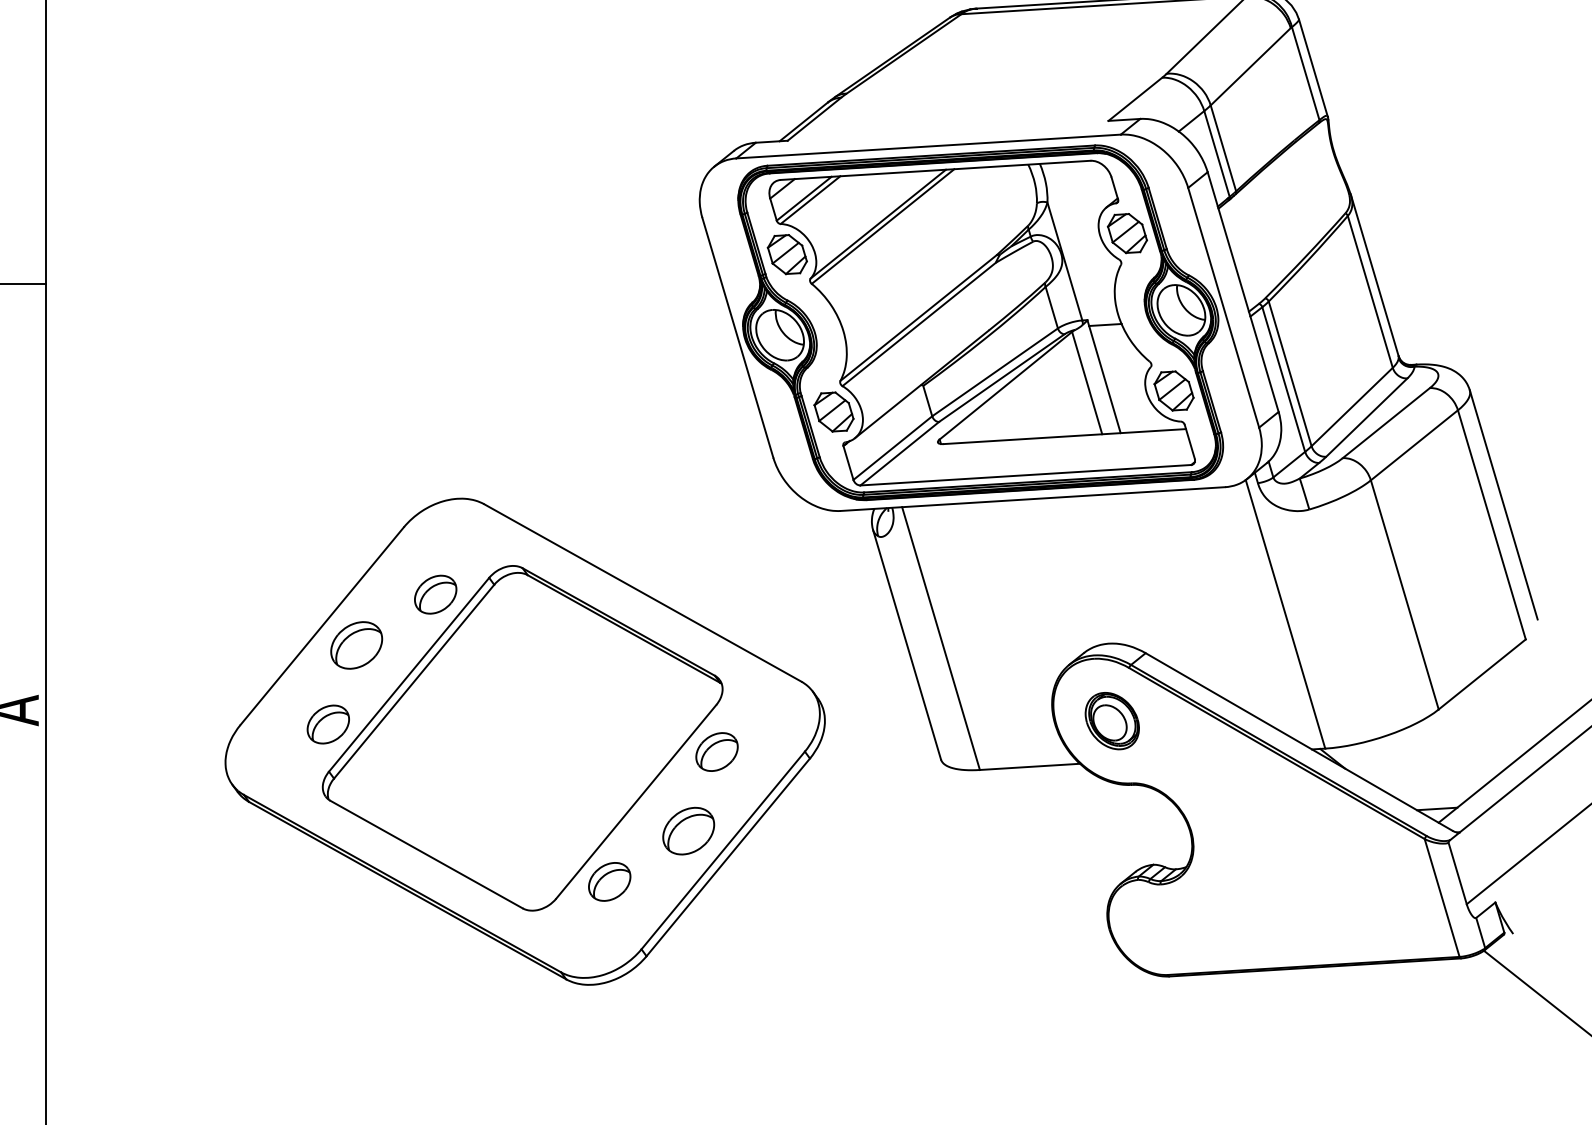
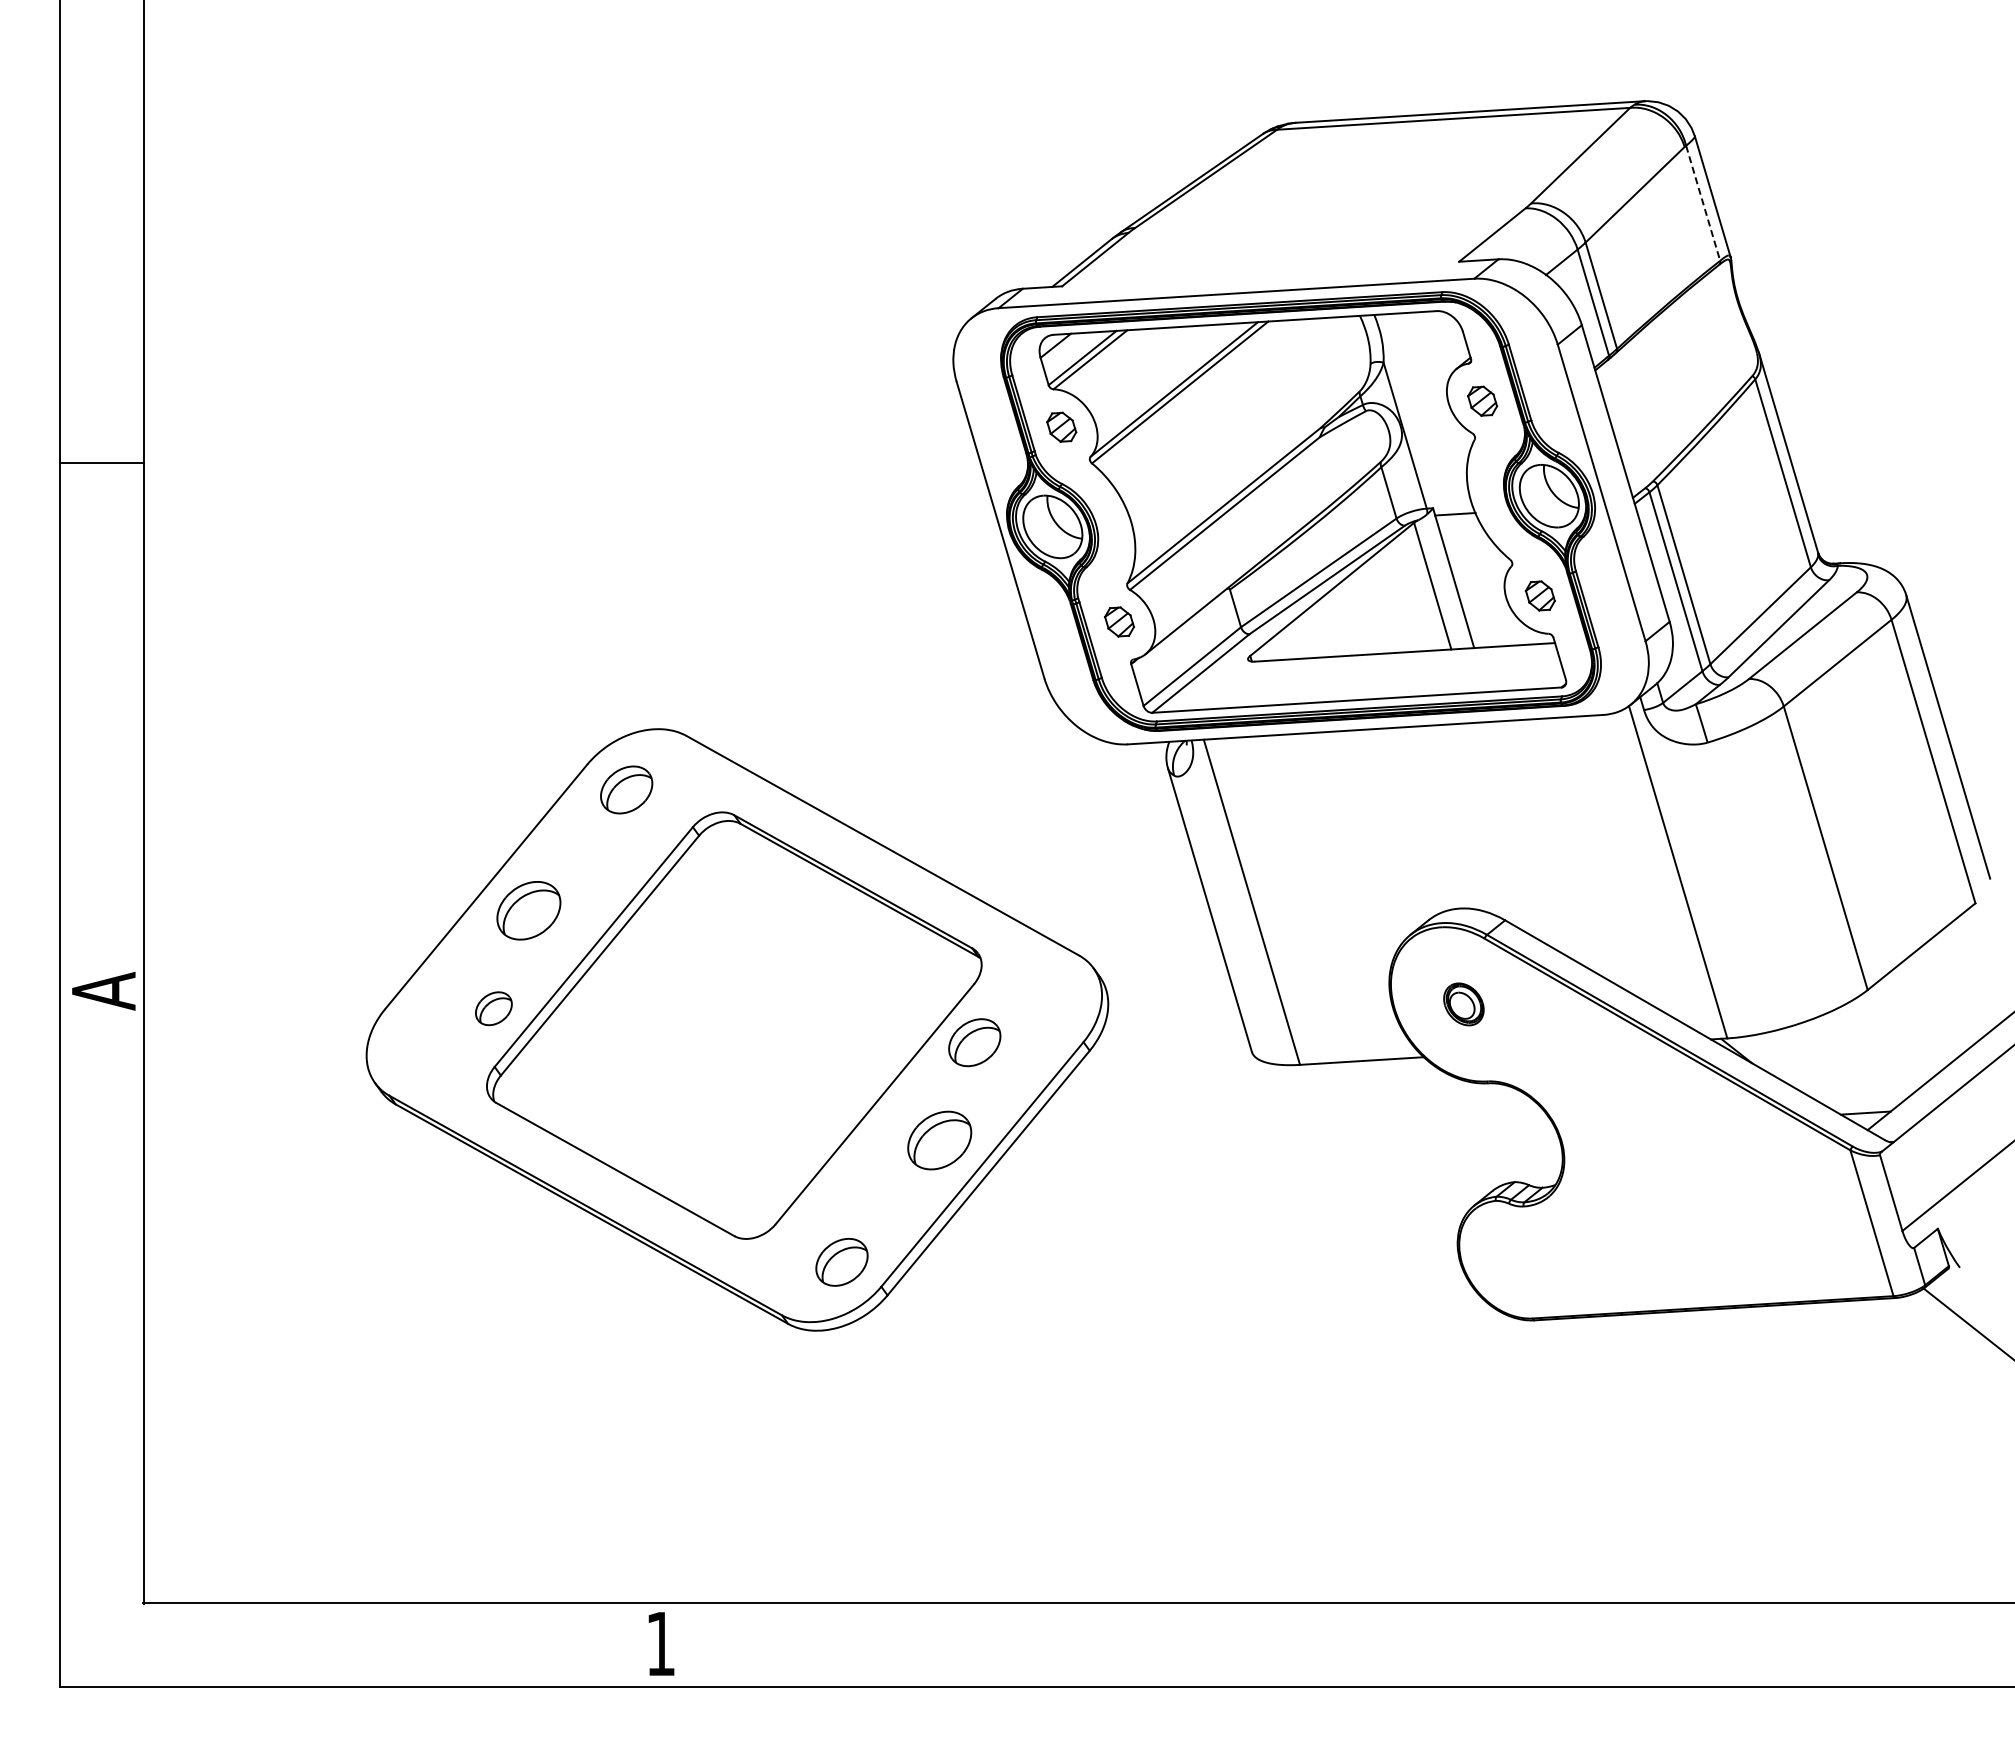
line: (1305, 73) -> (1703, 203), solid -> dashed
part: (1127, 233) -> (1482, 401), size x0.6
part: (787, 254) -> (1061, 427), size x0.6
part: (1174, 390) -> (1540, 595), size x0.6
part: (834, 411) -> (1119, 621), size x0.6
part: (435, 594) -> (626, 789), moved
part: (1112, 721) -> (1463, 1004), size x0.6
part: (328, 724) -> (493, 1008), size x0.7
part: (609, 882) -> (841, 1262), moved

